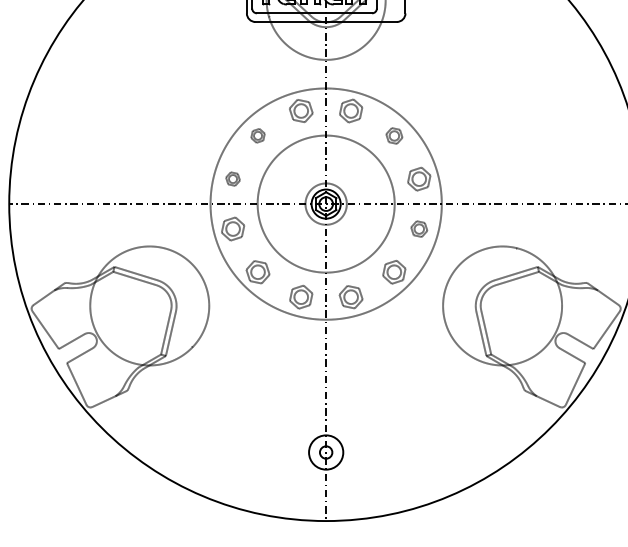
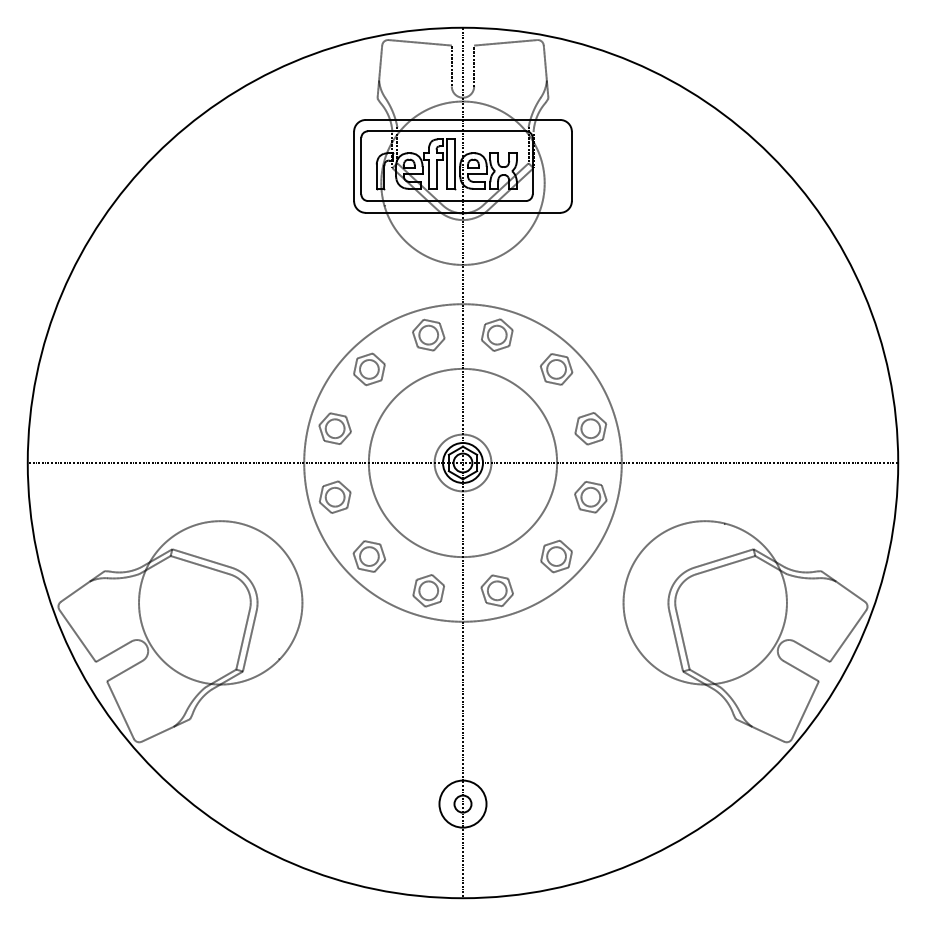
part: (258, 135) -> (369, 368), size x1.67
part: (394, 136) -> (556, 369), size x1.43
part: (232, 178) -> (334, 428), size x1.67
part: (419, 229) -> (590, 497), size x1.43

